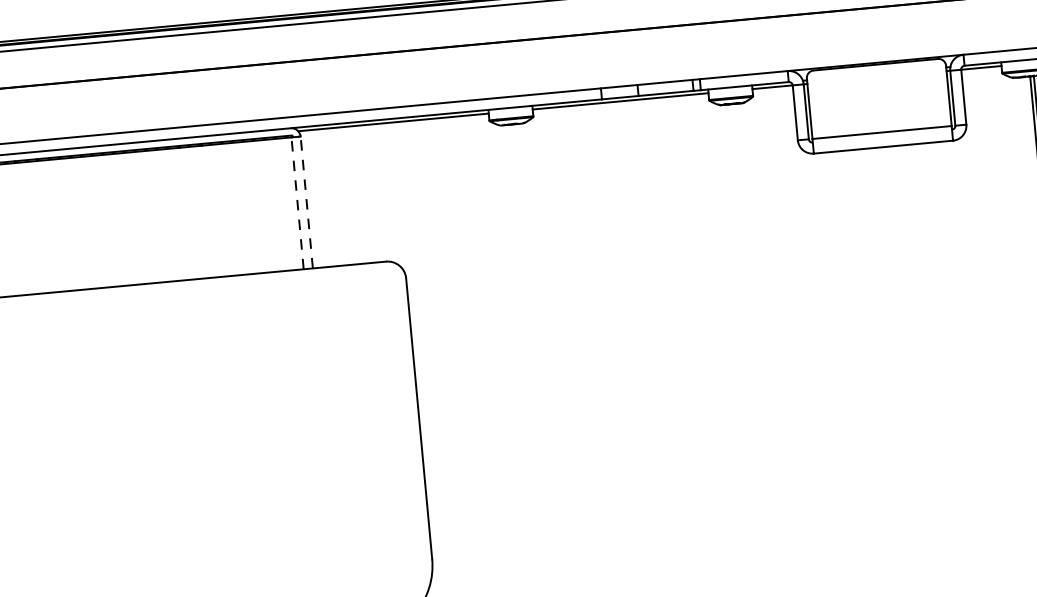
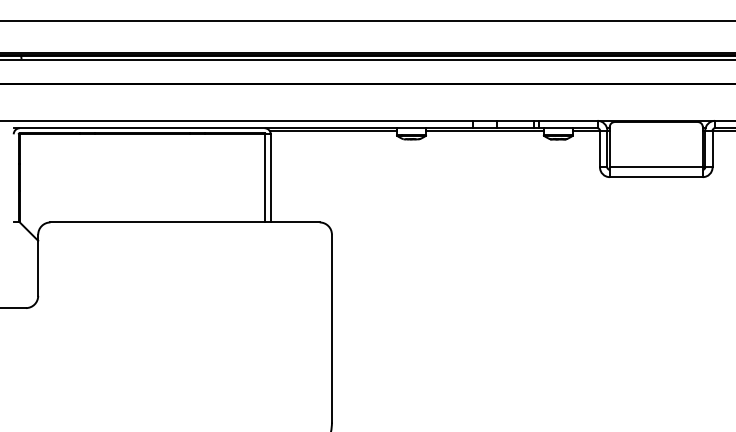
line: (306, 201) -> (270, 177), dashed -> solid
line: (297, 202) -> (264, 177), dashed -> solid

